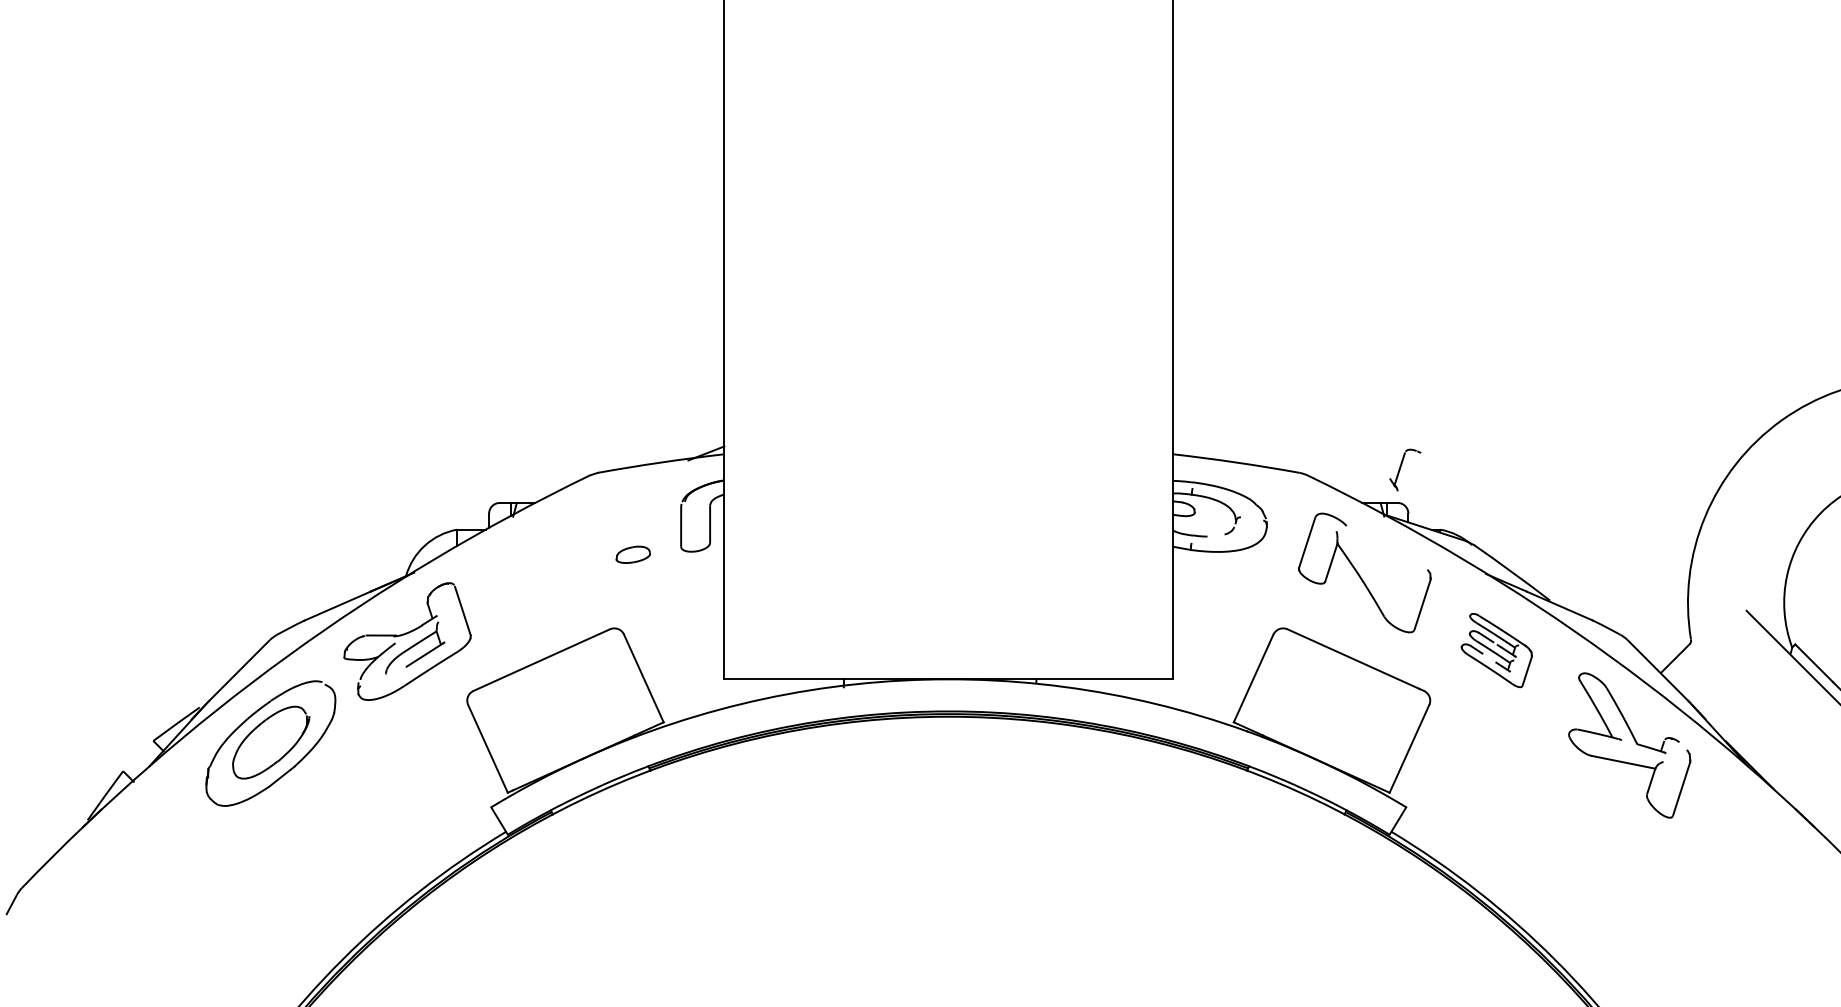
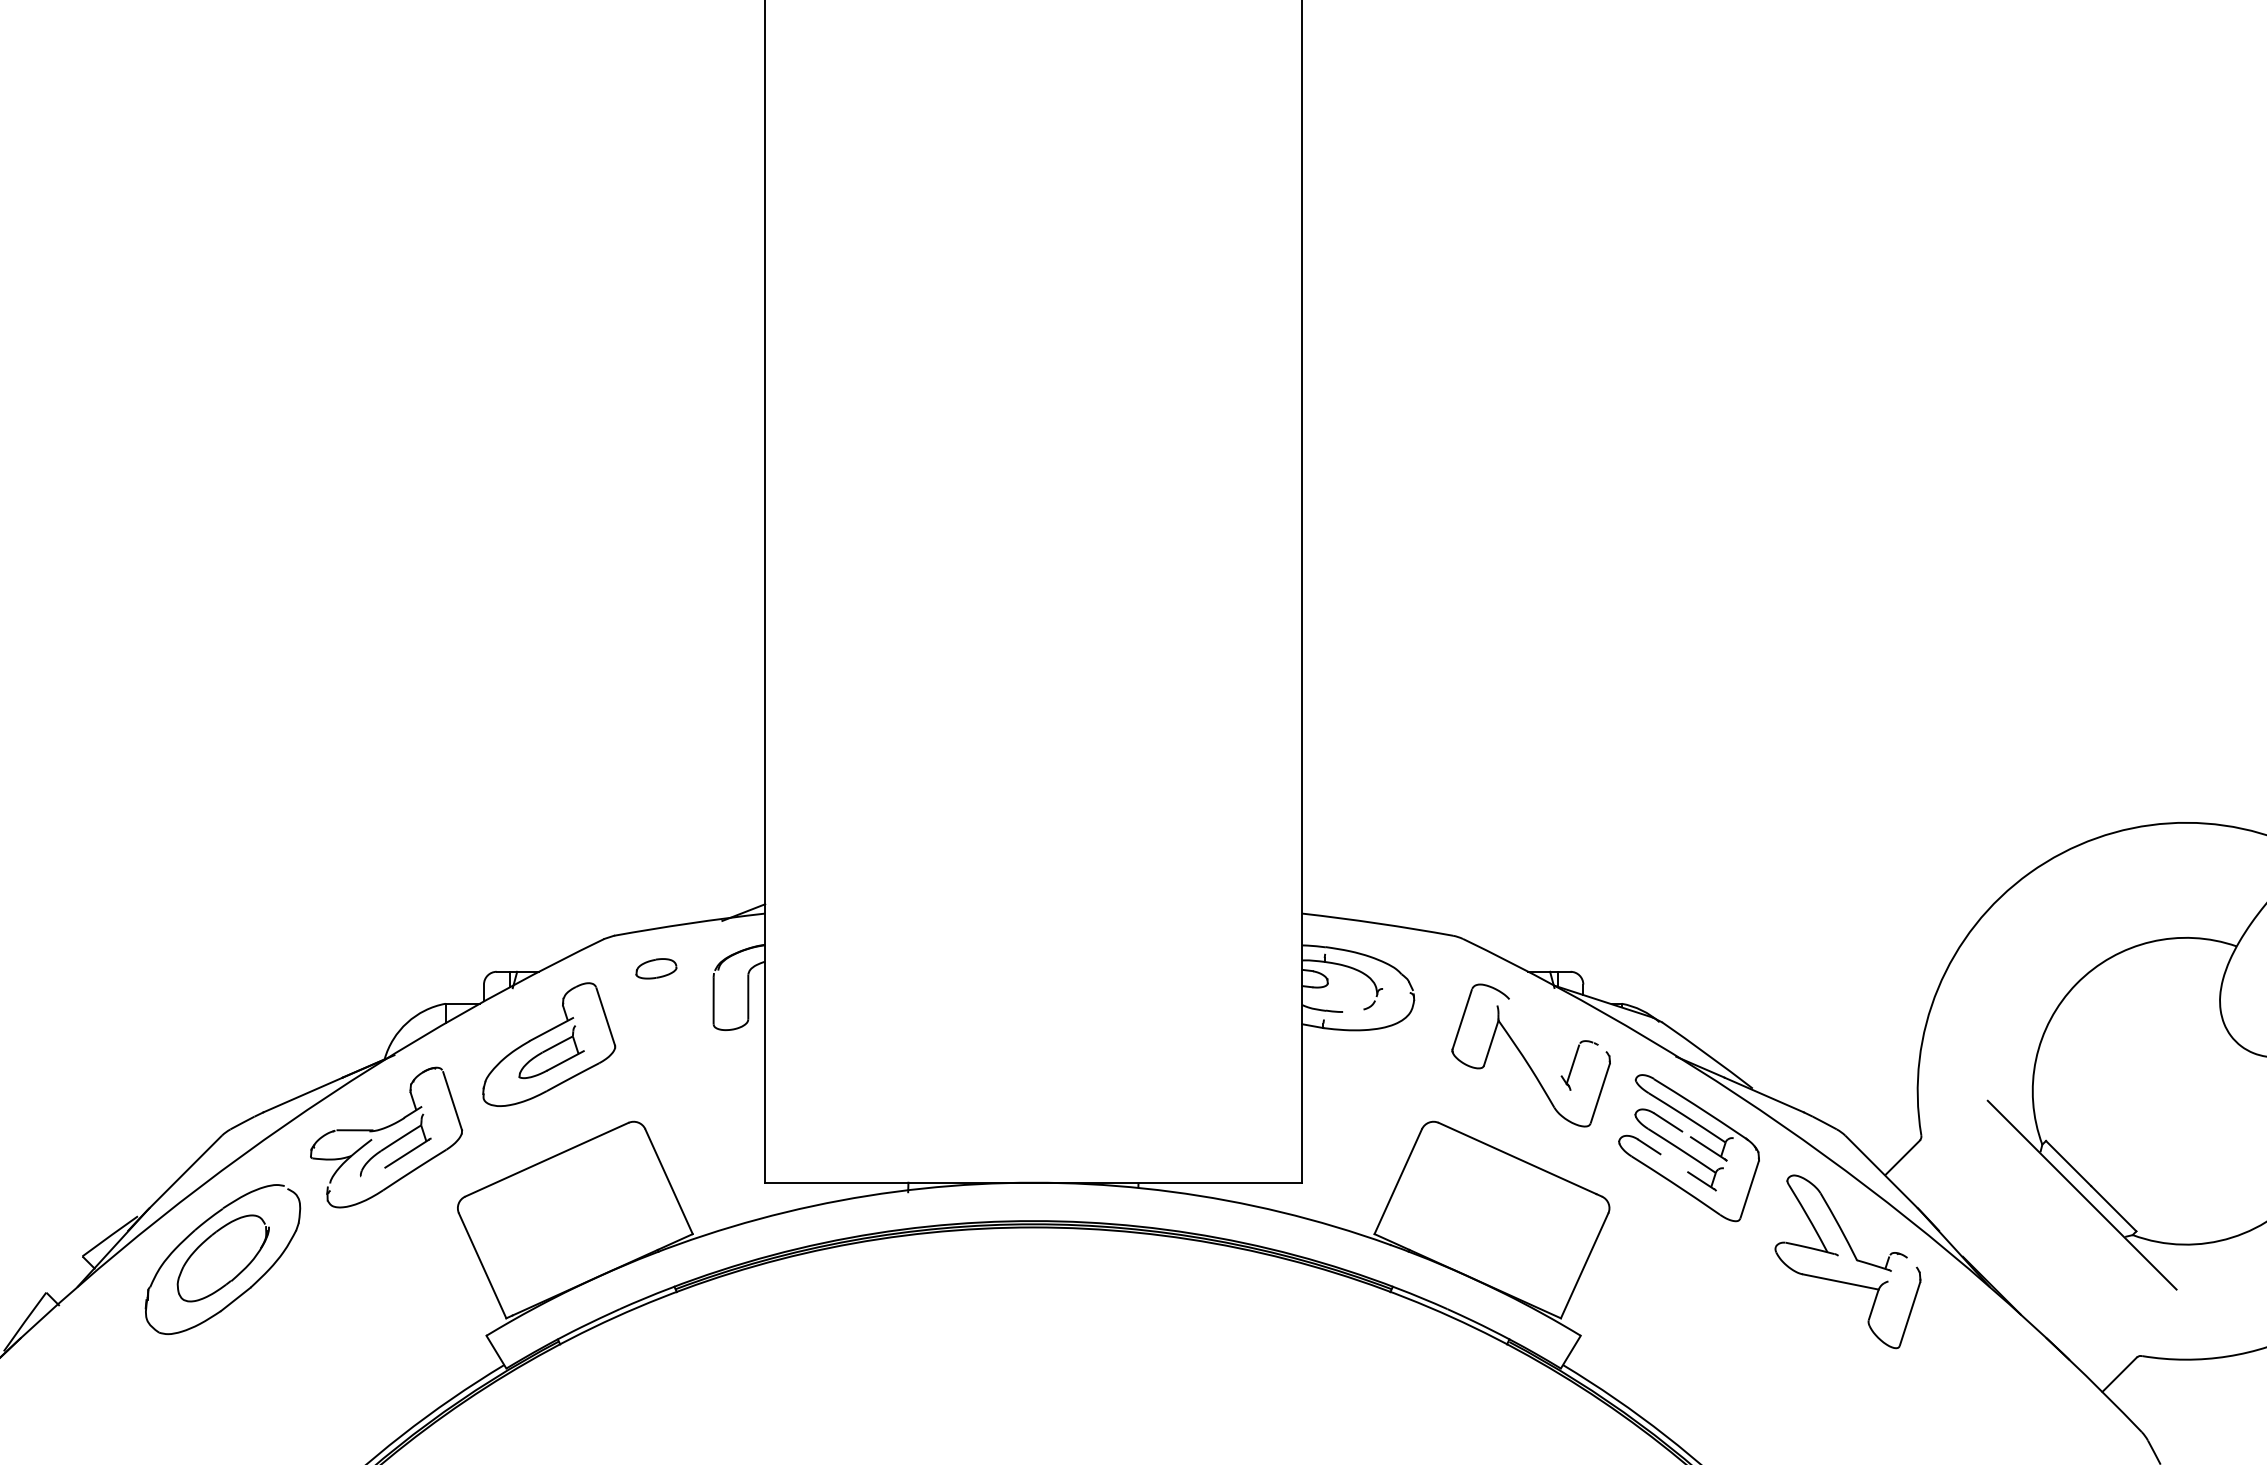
part: (1405, 470) -> (1579, 1065), moved
part: (633, 554) -> (656, 968), moved
part: (543, 563) -> (549, 1044), added
part: (1496, 650) -> (1688, 1148), size x1.67

